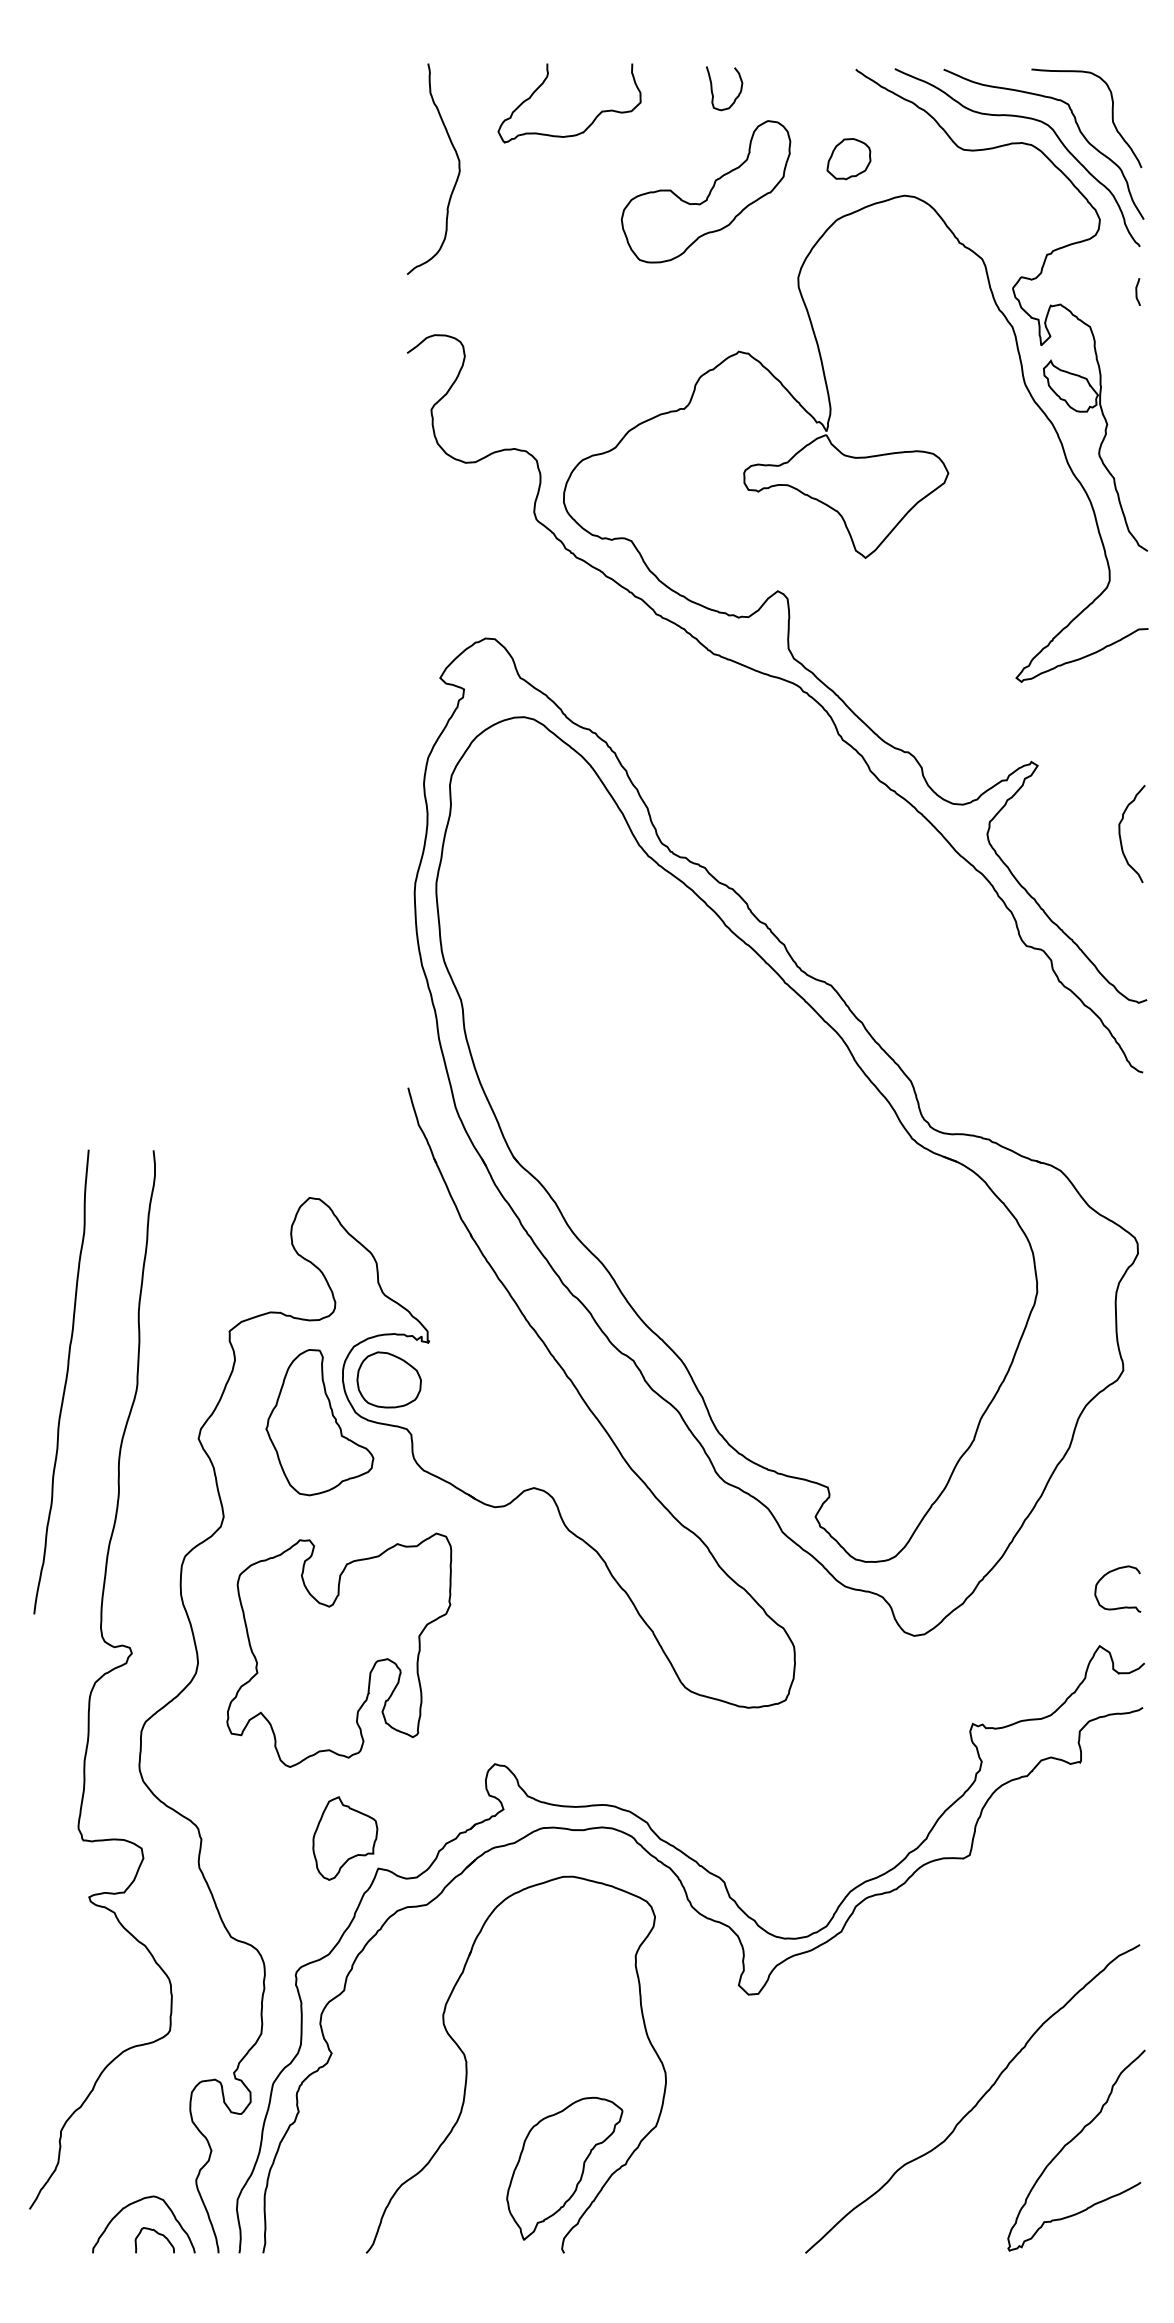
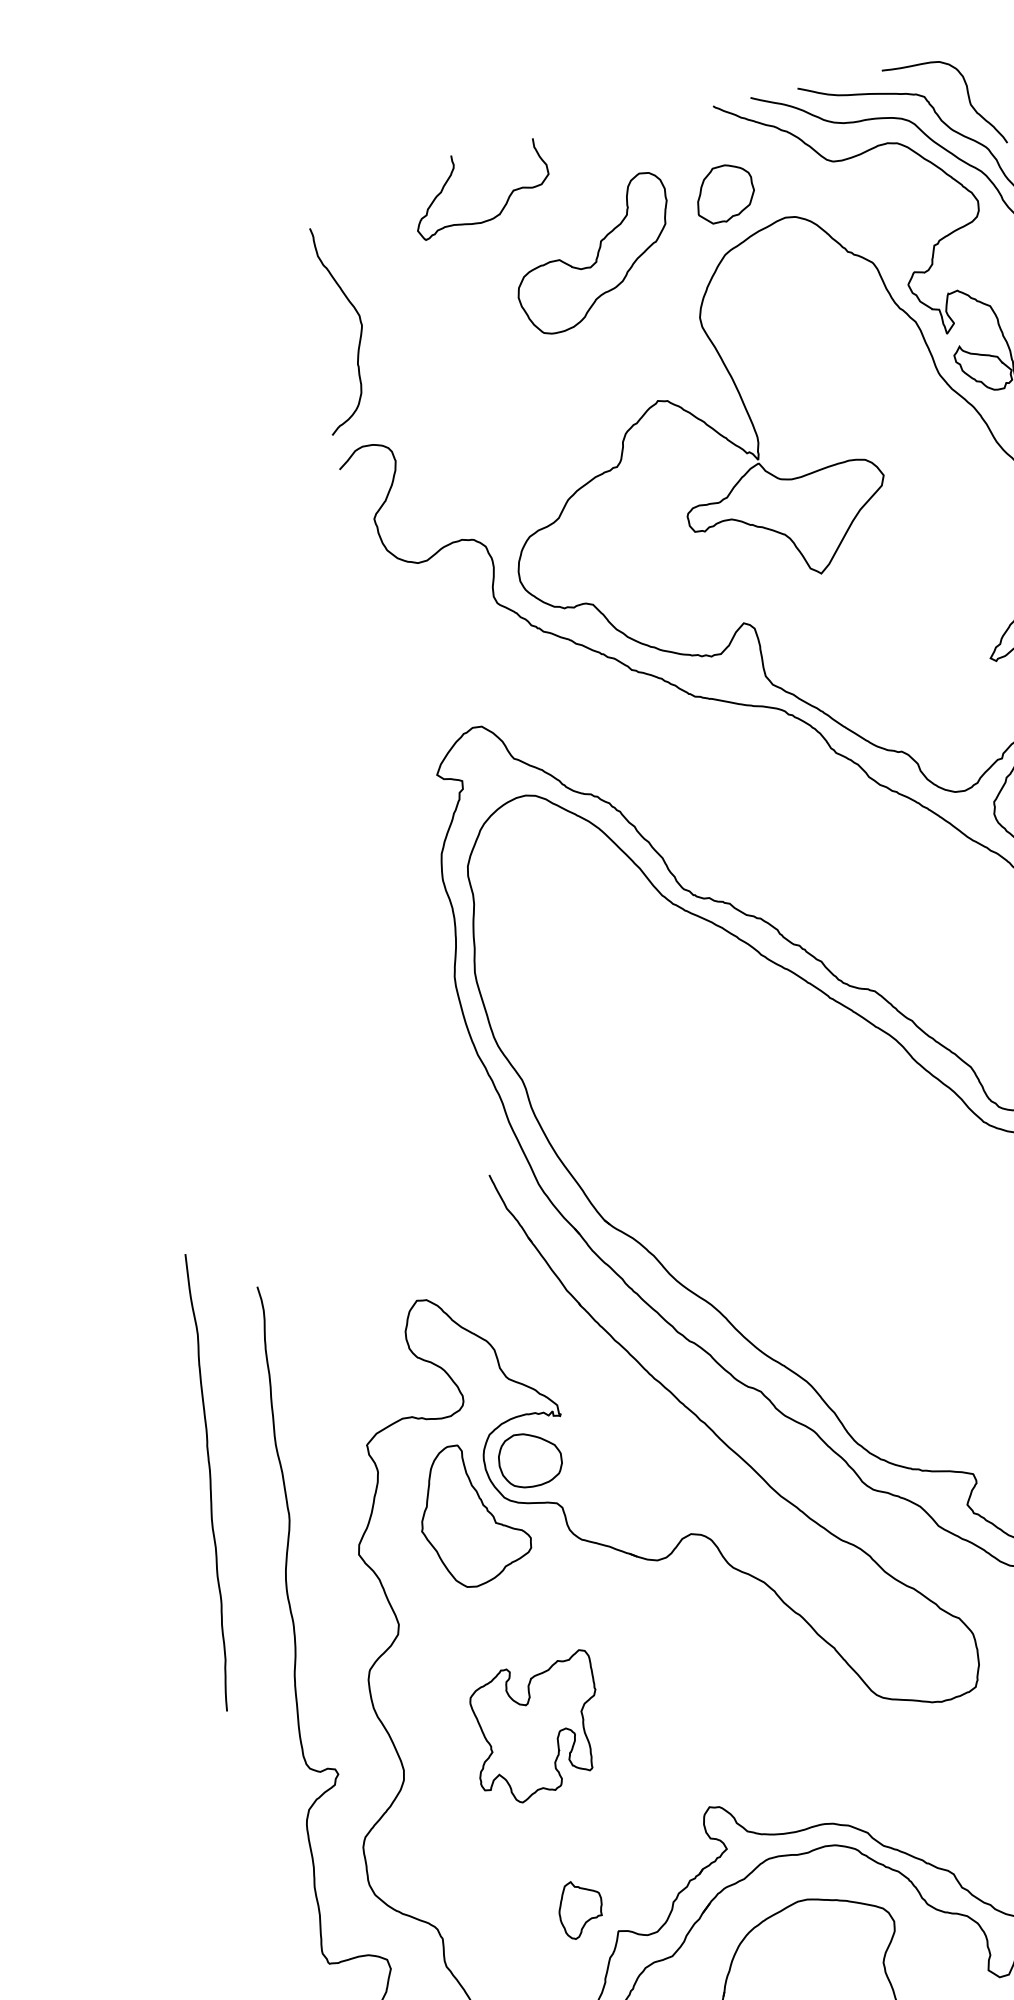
curve: (712, 88) -> (579, 153), removed
curve: (593, 119) -> (506, 199), moved
part: (848, 159) -> (724, 194), size x1.4
curve: (458, 168) -> (360, 323), moved
curve: (64, 1383) -> (209, 1483), moved
part: (339, 1649) -> (536, 1728), size x0.6
part: (345, 1838) -> (580, 1908), size x0.7

